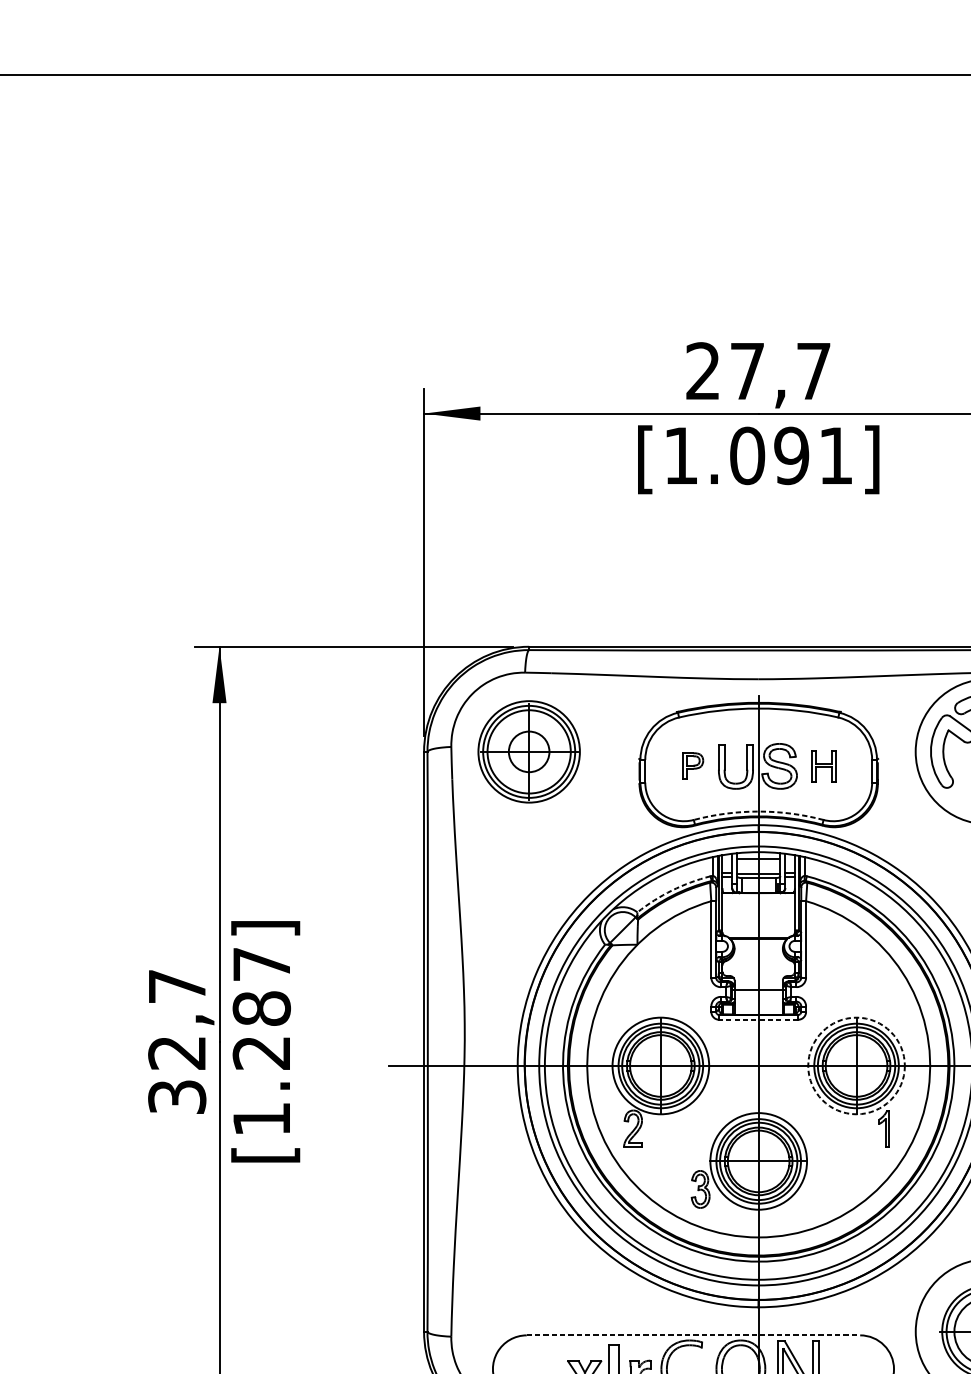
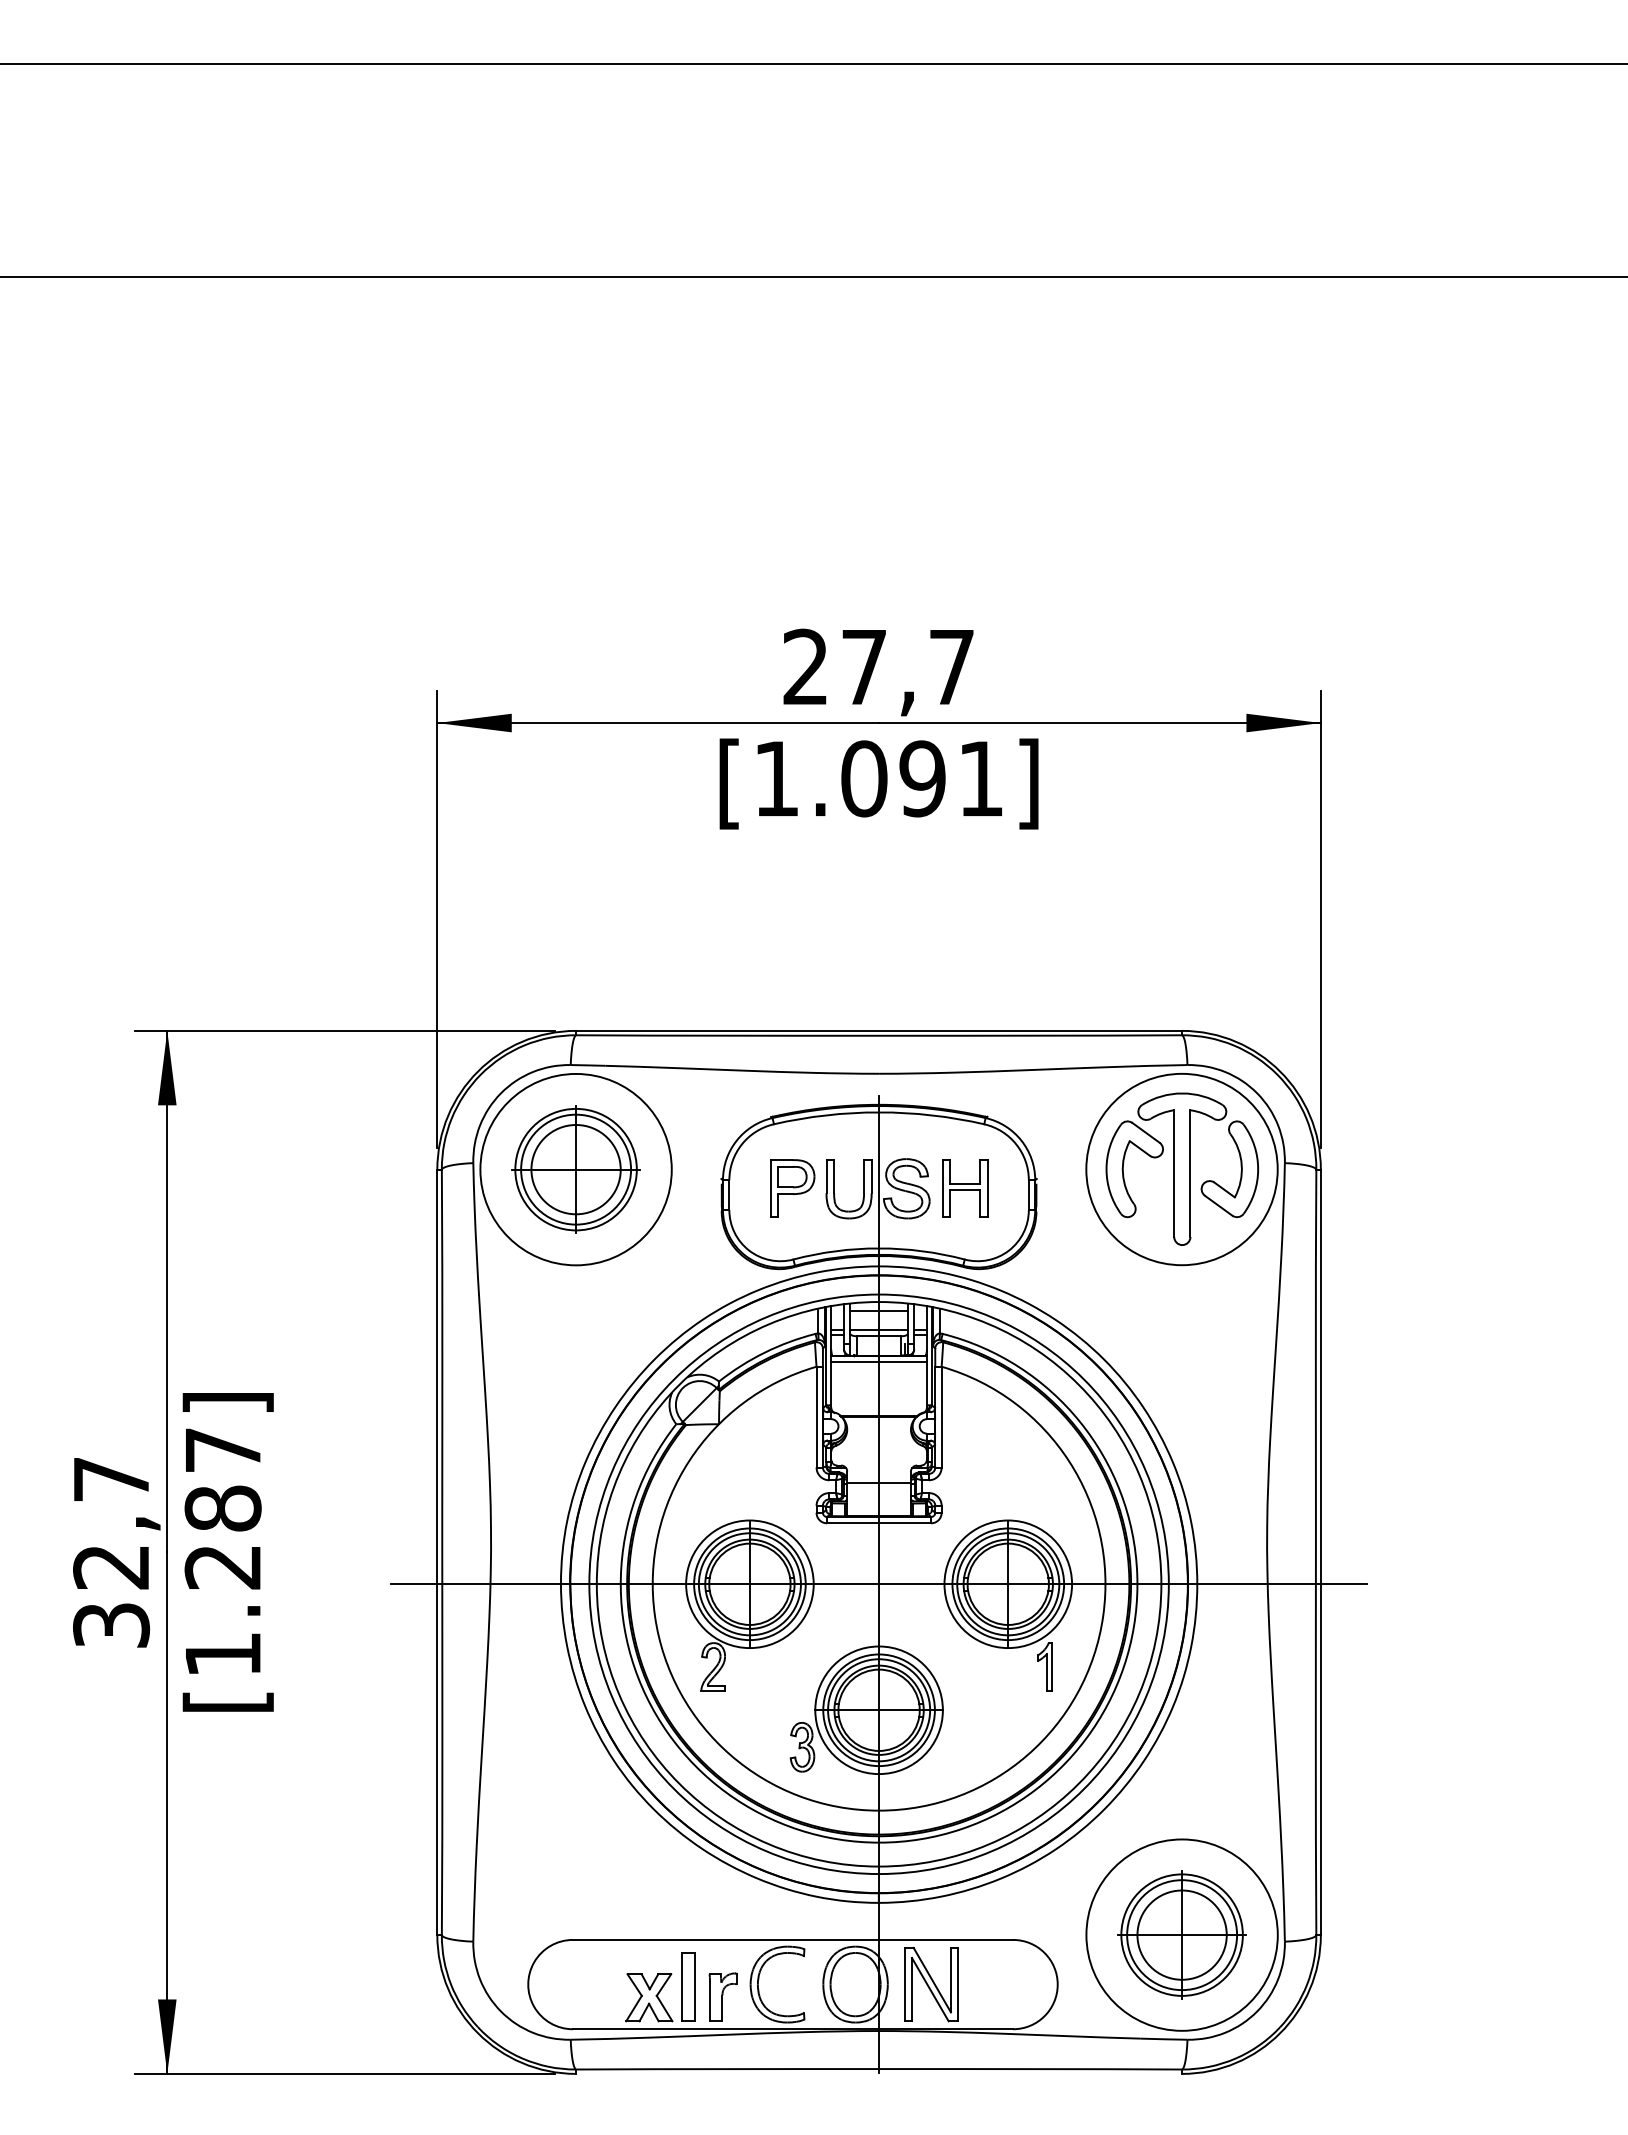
circle: (528, 751) -> (575, 1169), size x1.43
circle: (528, 751) -> (575, 1169), size x1.67
part: (693, 766) -> (792, 1188), size x1.67
part: (824, 766) -> (965, 1188), size x1.43
arc: (759, 811) -> (879, 1248), dashed -> solid
arc: (671, 890) -> (764, 1352), dashed -> solid
line: (758, 897) -> (878, 1362), added
line: (758, 1019) -> (878, 1523), dashed -> solid
circle: (856, 1066) -> (1008, 1584), dashed -> solid
line: (693, 1335) -> (793, 1939), dashed -> solid

